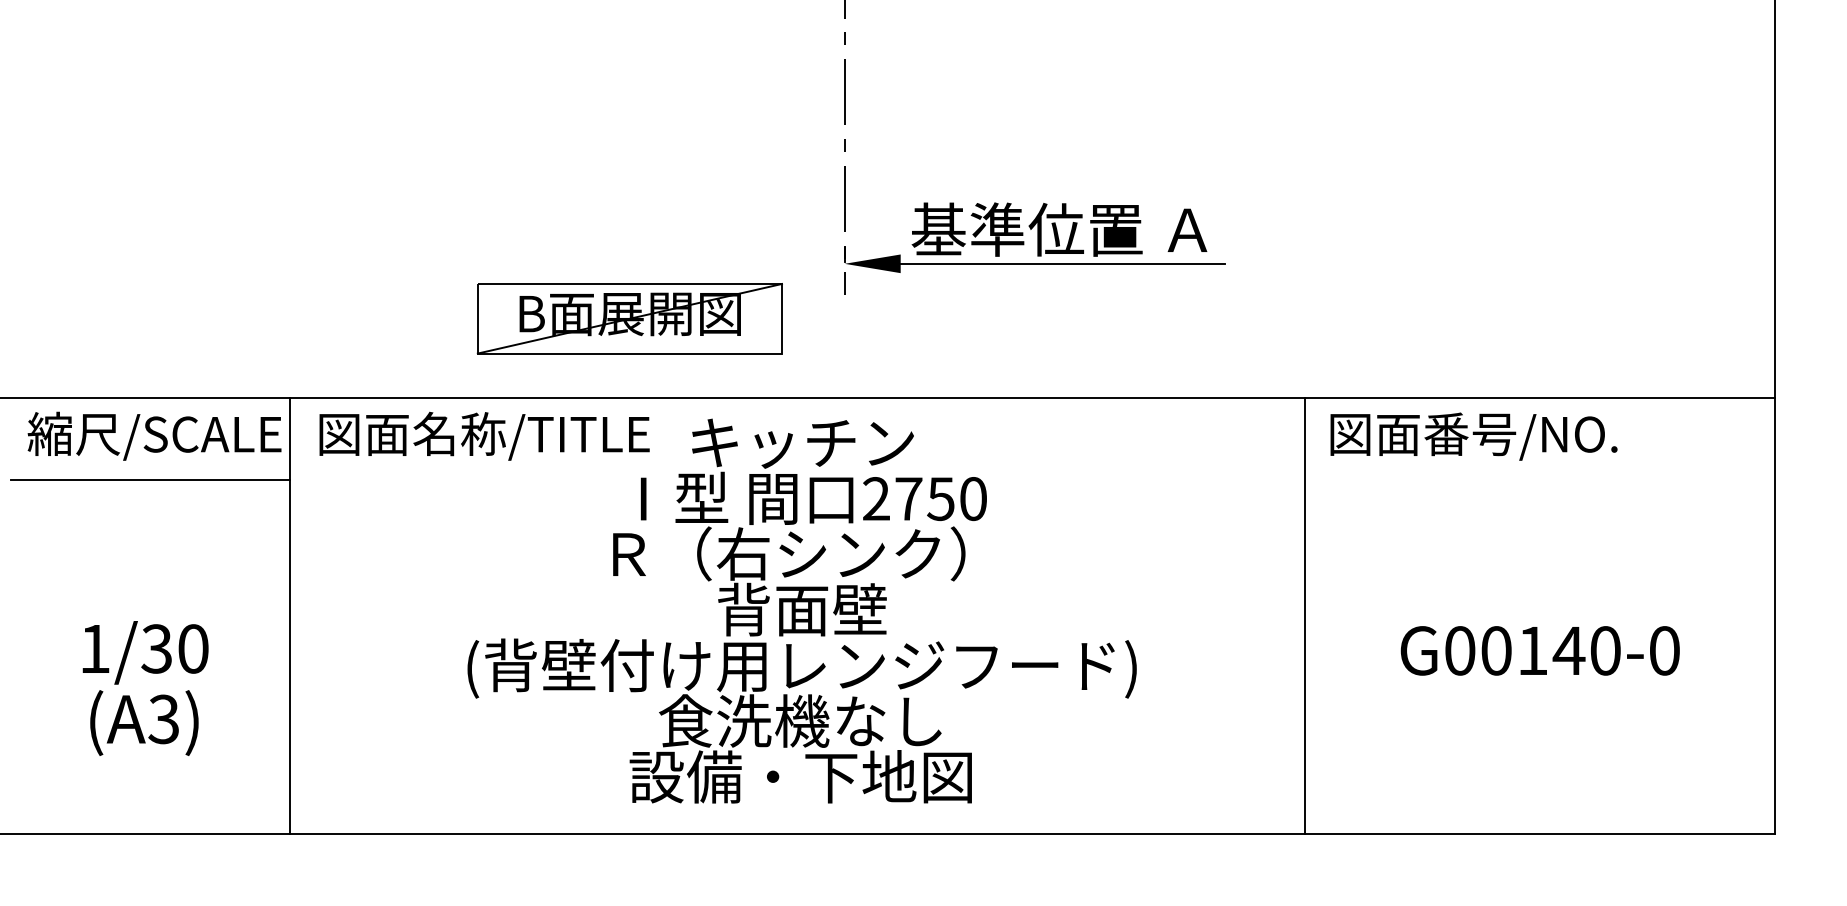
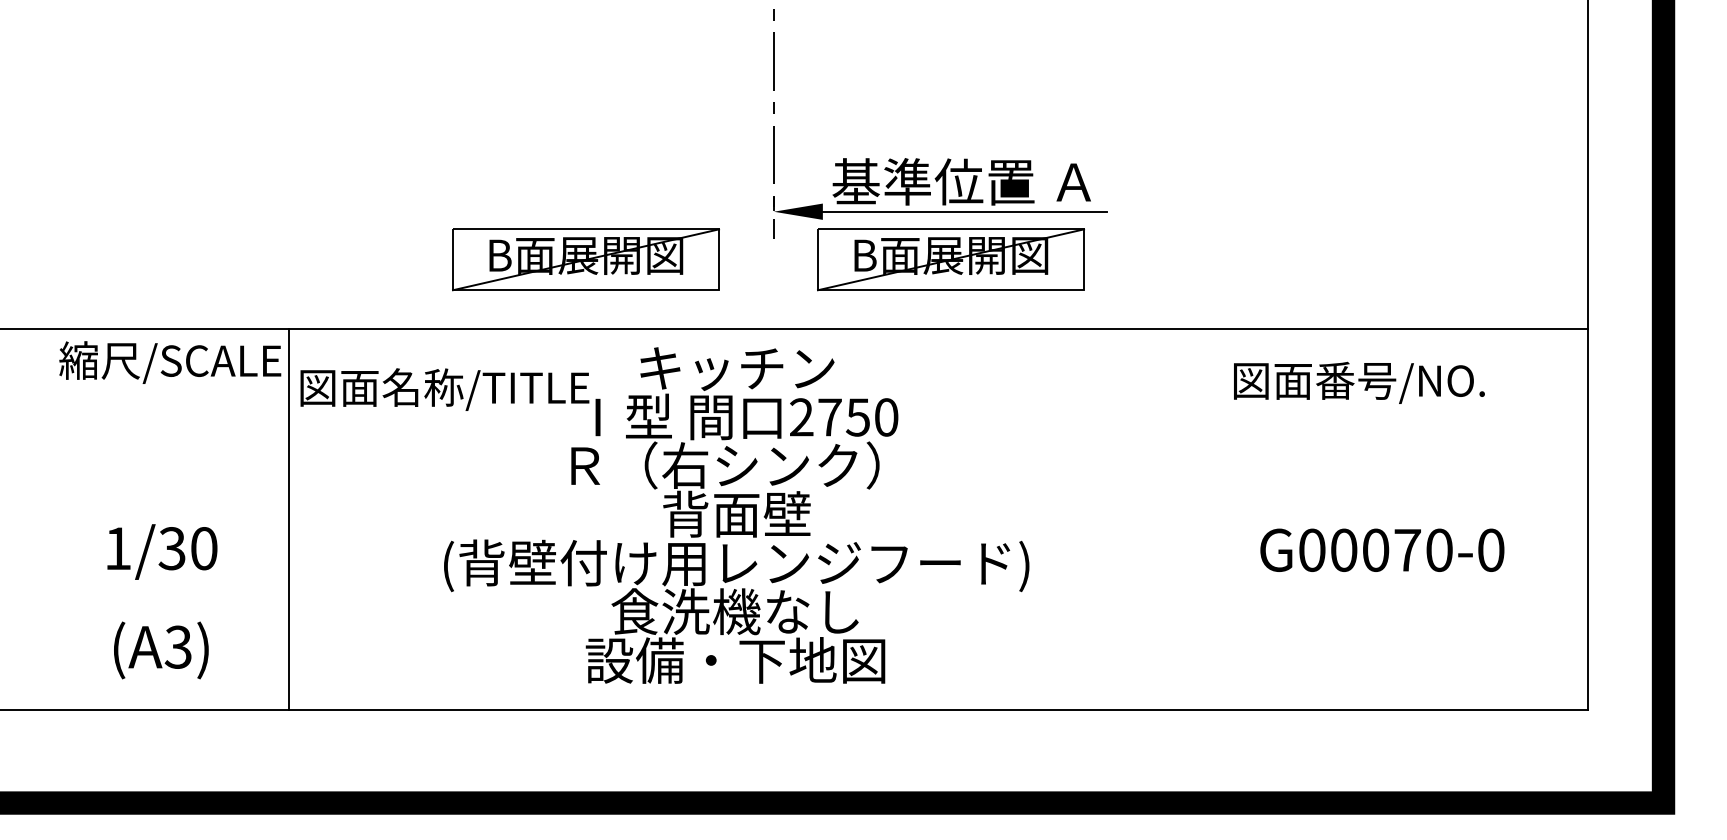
part: (1046, 318) -> (950, 259), added
text: (484, 436) -> (444, 389), moved
text: (1474, 436) -> (1359, 382), moved
line: (150, 480) -> (166, 401), removed
line: (1304, 615) -> (1176, 519), removed
text: (1551, 649) -> (1392, 549), G00140-0 -> G00070-0
text: (144, 723) -> (161, 650), moved

